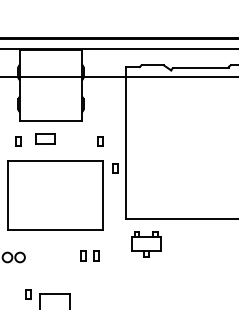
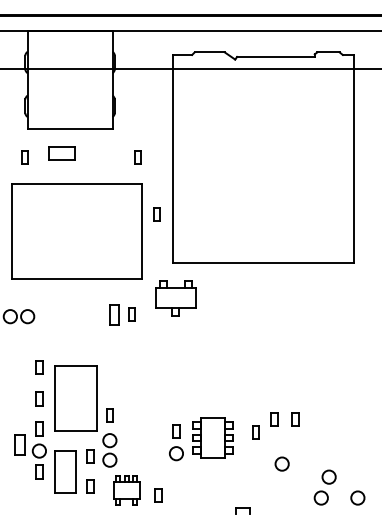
part: (115, 168) -> (156, 214), moved
part: (145, 244) -> (175, 298), moved
part: (83, 255) -> (114, 314), size x1.43

